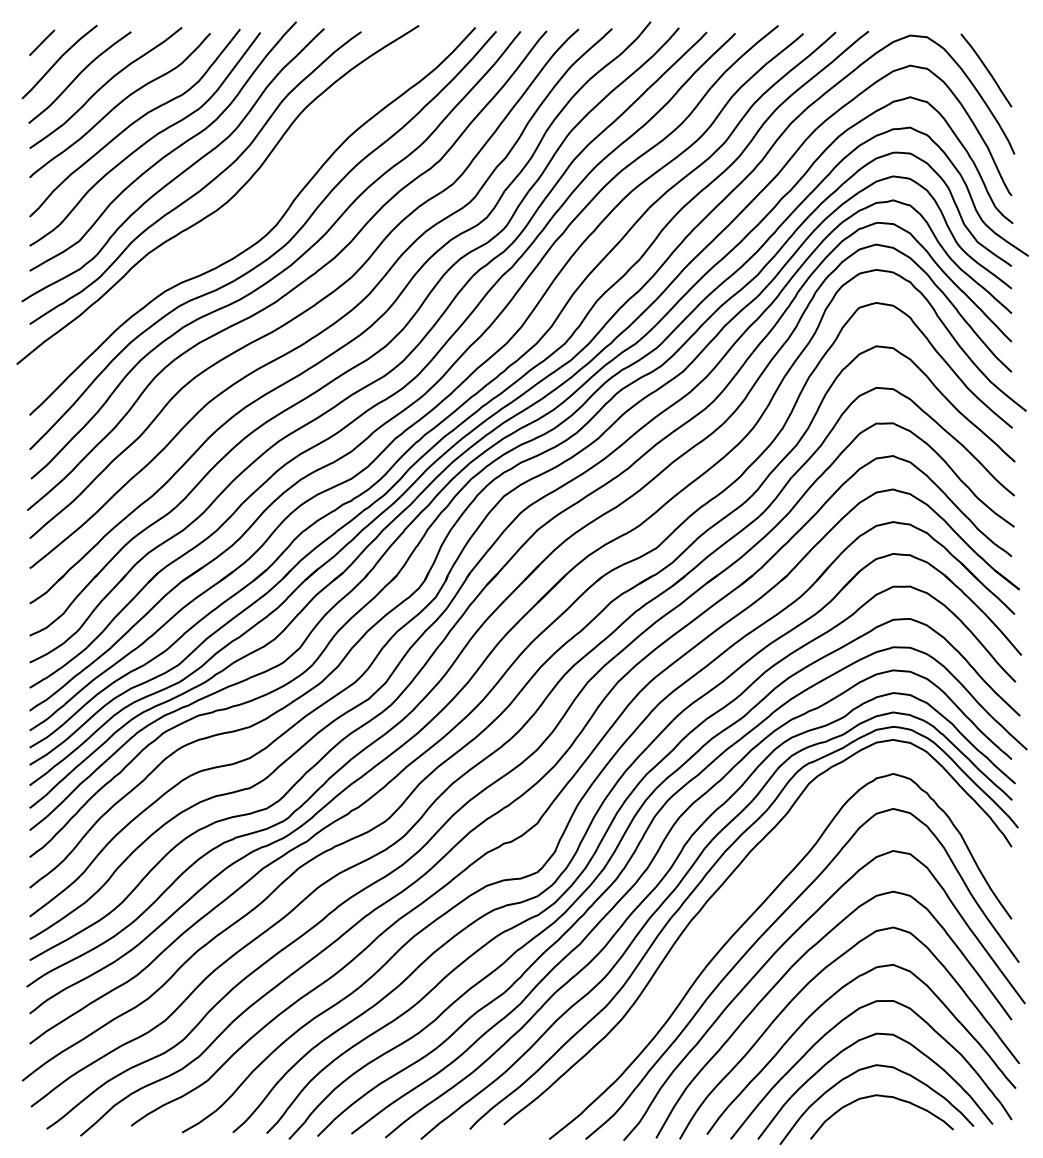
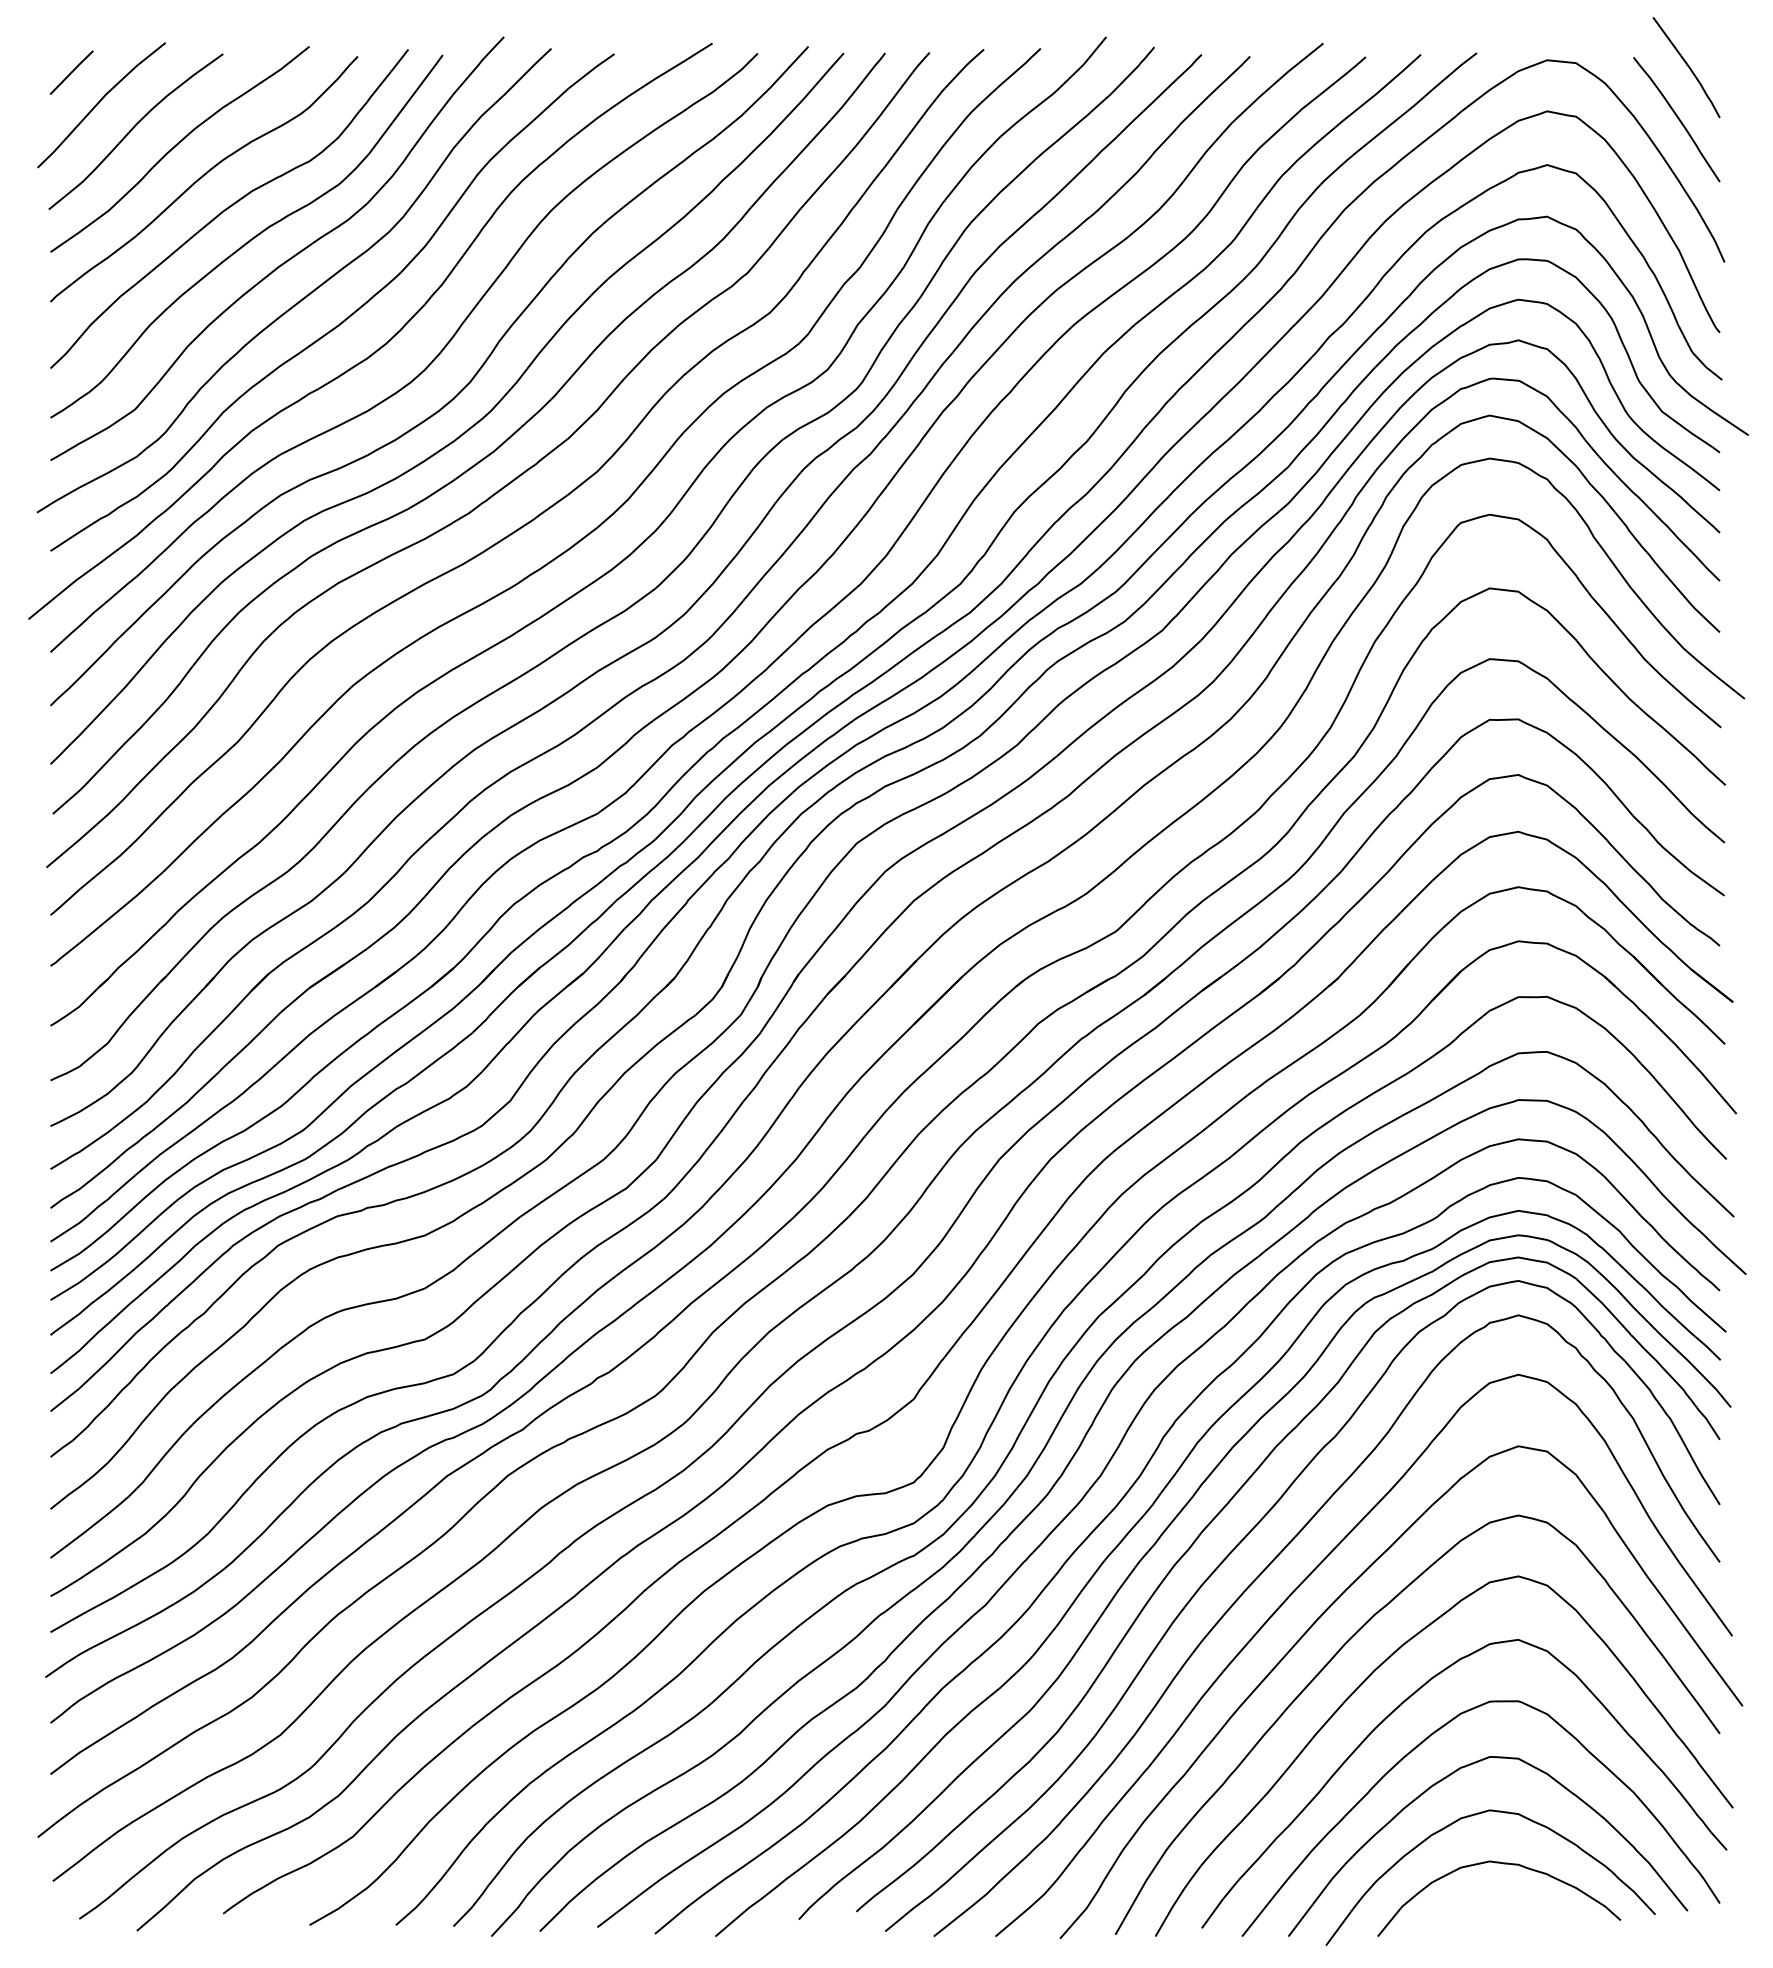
curve: (992, 39) -> (1687, 66), added
curve: (248, 217) -> (422, 369), added
curve: (730, 908) -> (1241, 1544), added

